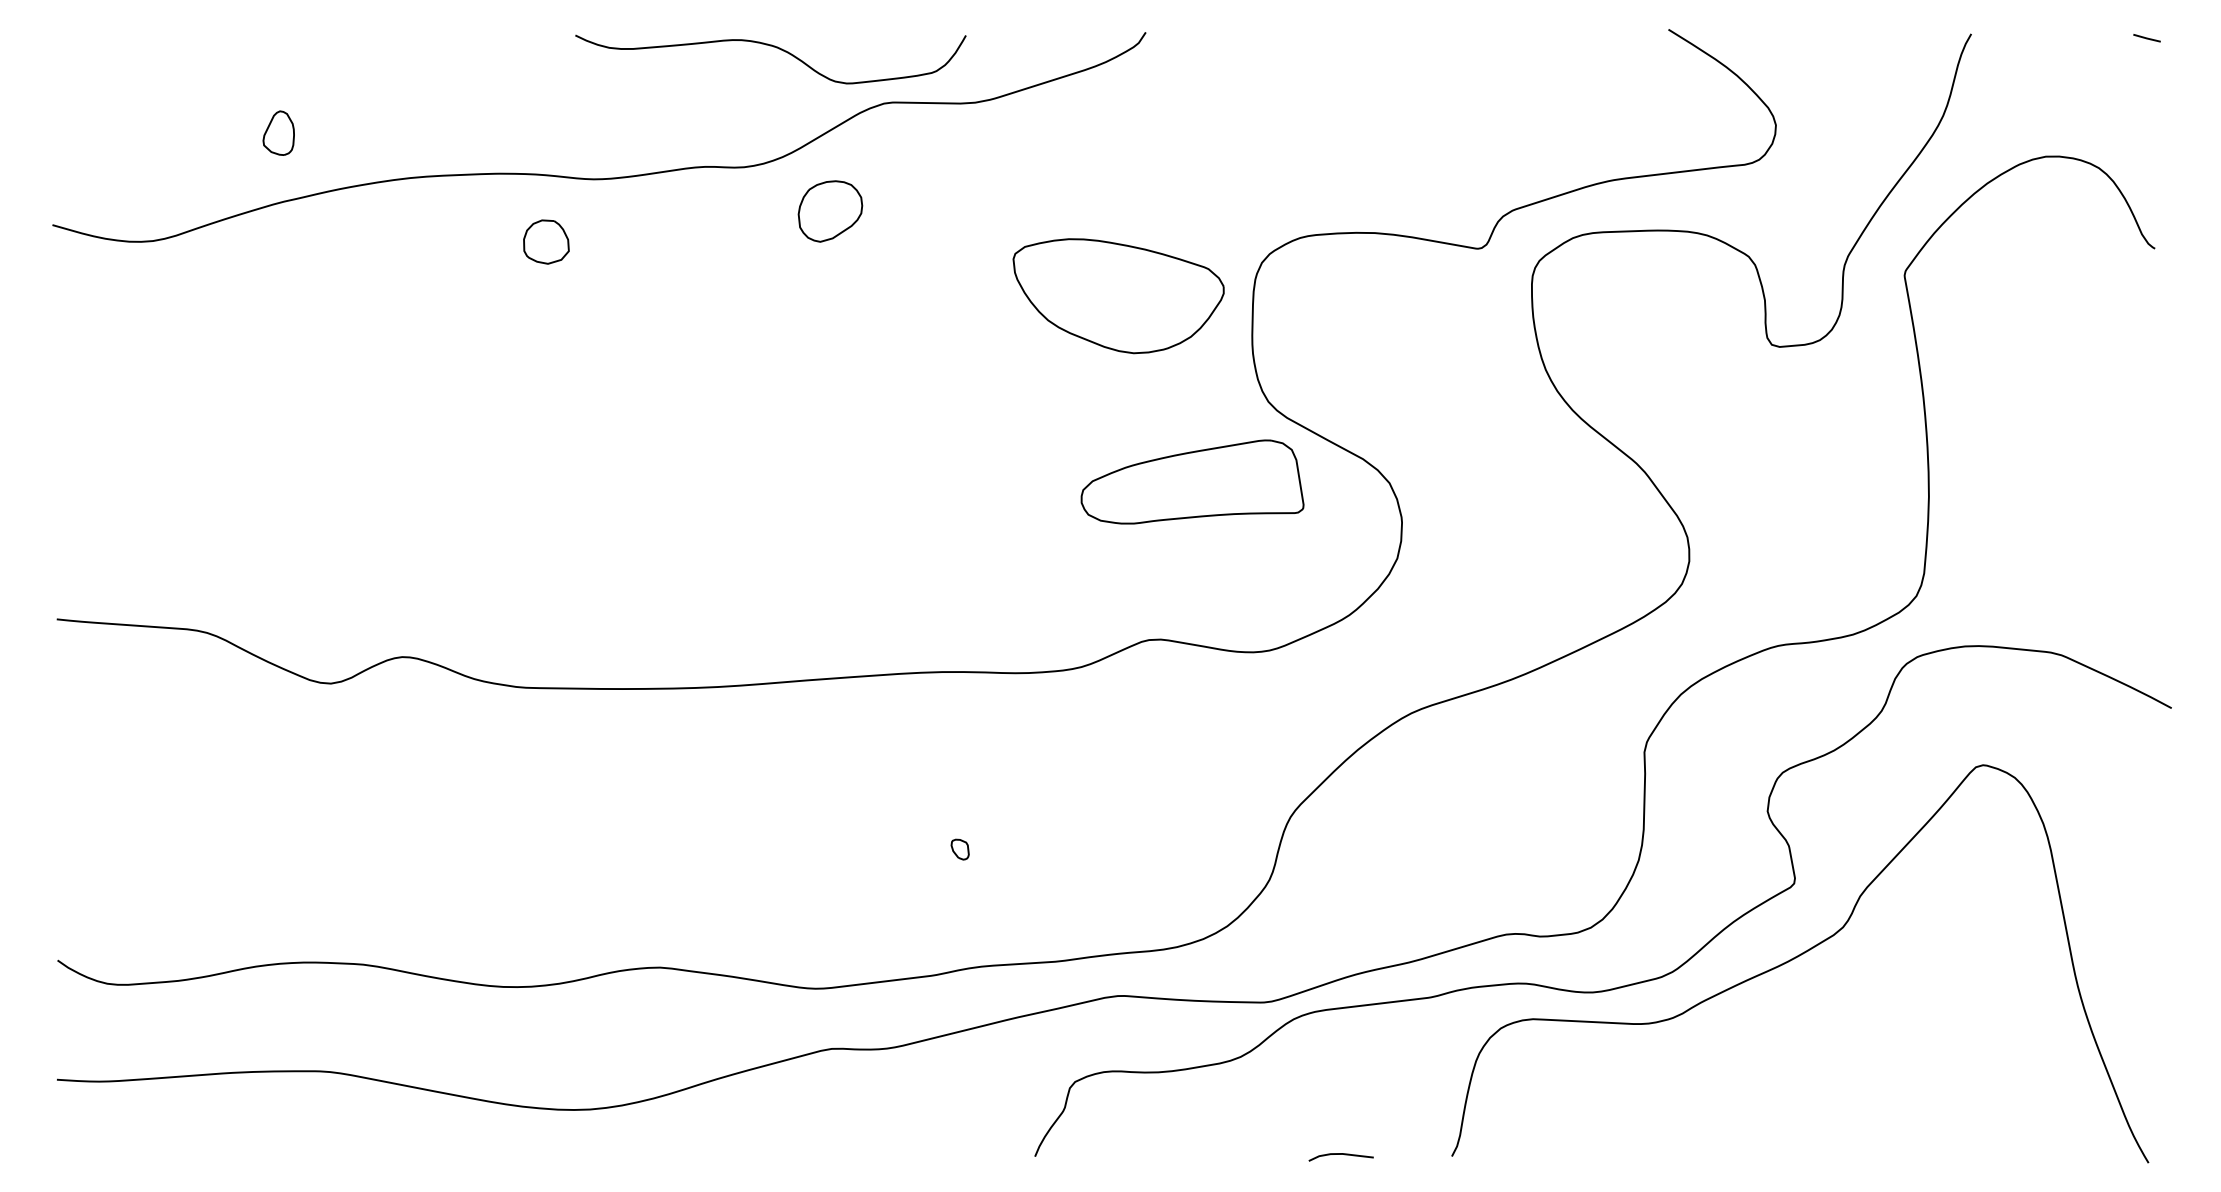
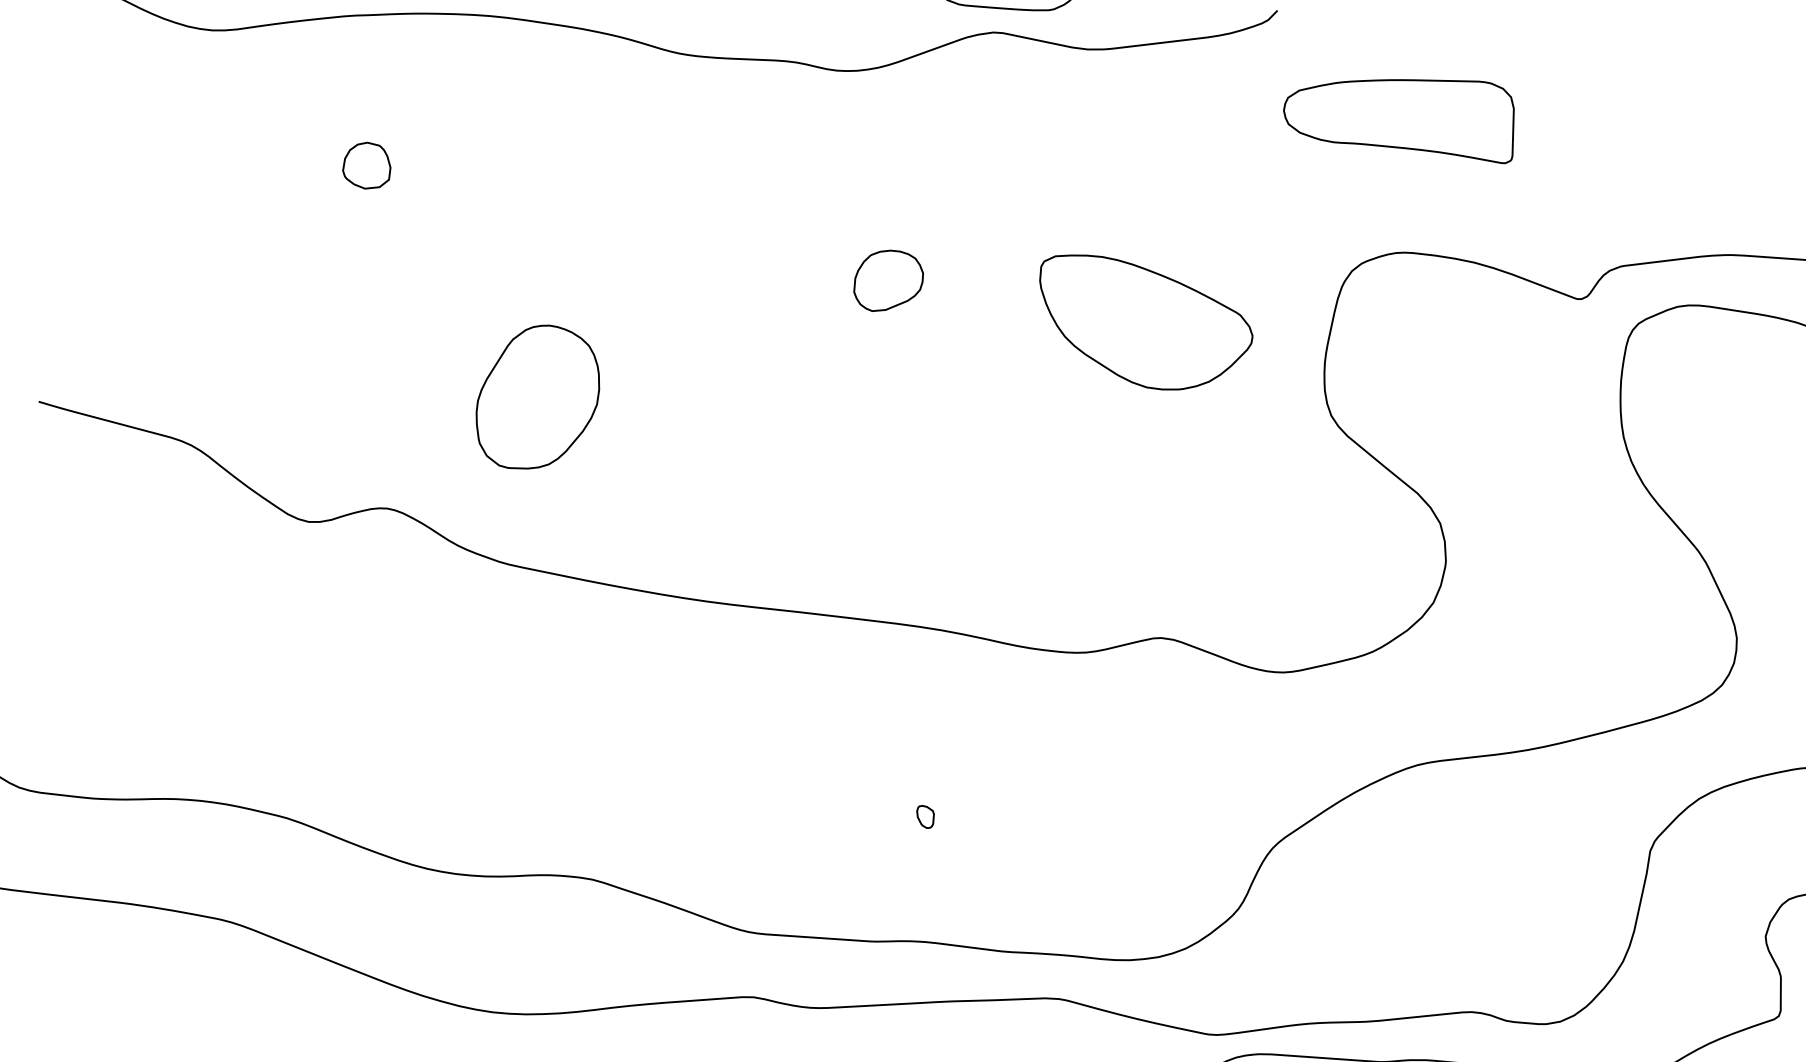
part: (830, 211) -> (888, 281), moved
part: (546, 241) -> (367, 165), moved
part: (1118, 296) -> (1142, 325), moved
part: (1192, 481) -> (1402, 110), moved
part: (523, 527) -> (538, 398), added

